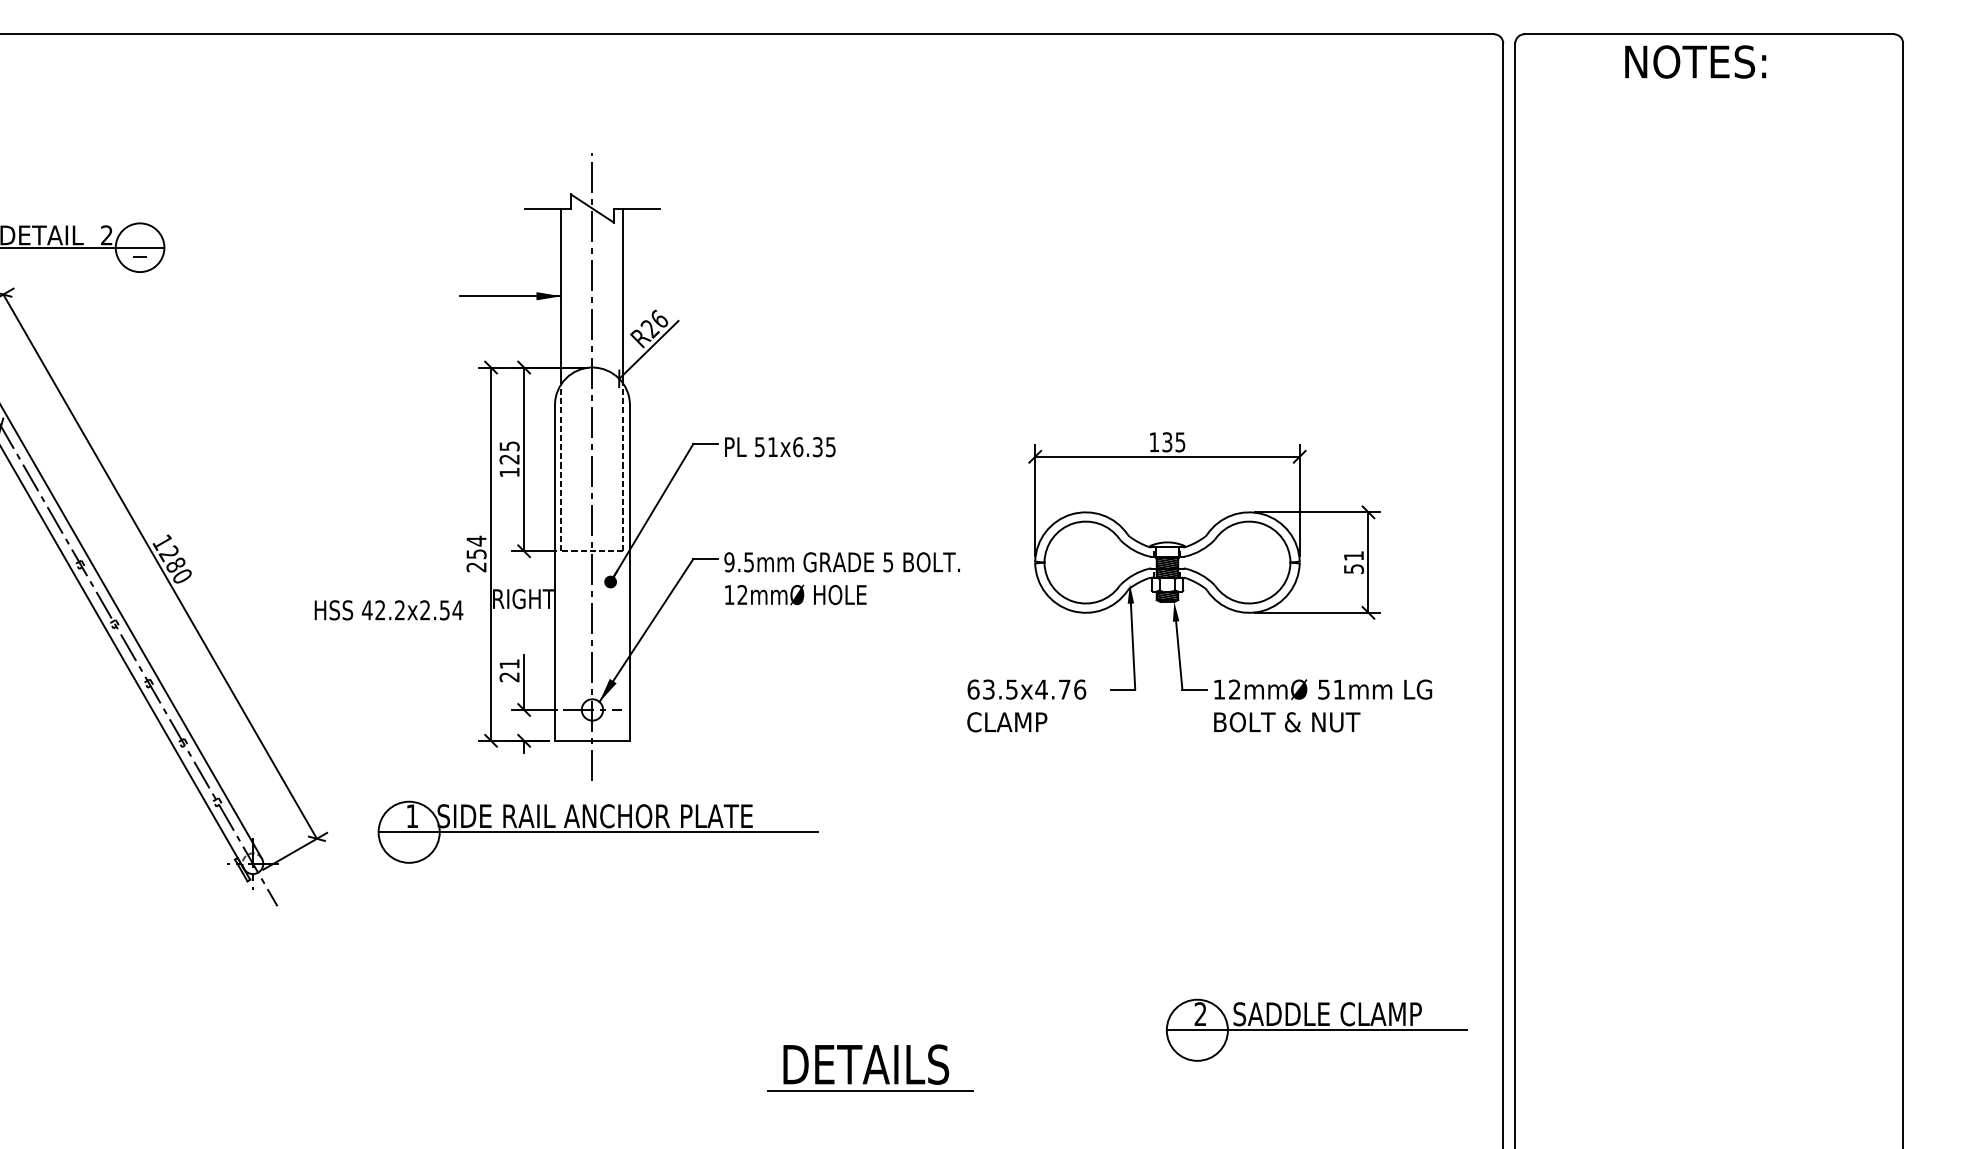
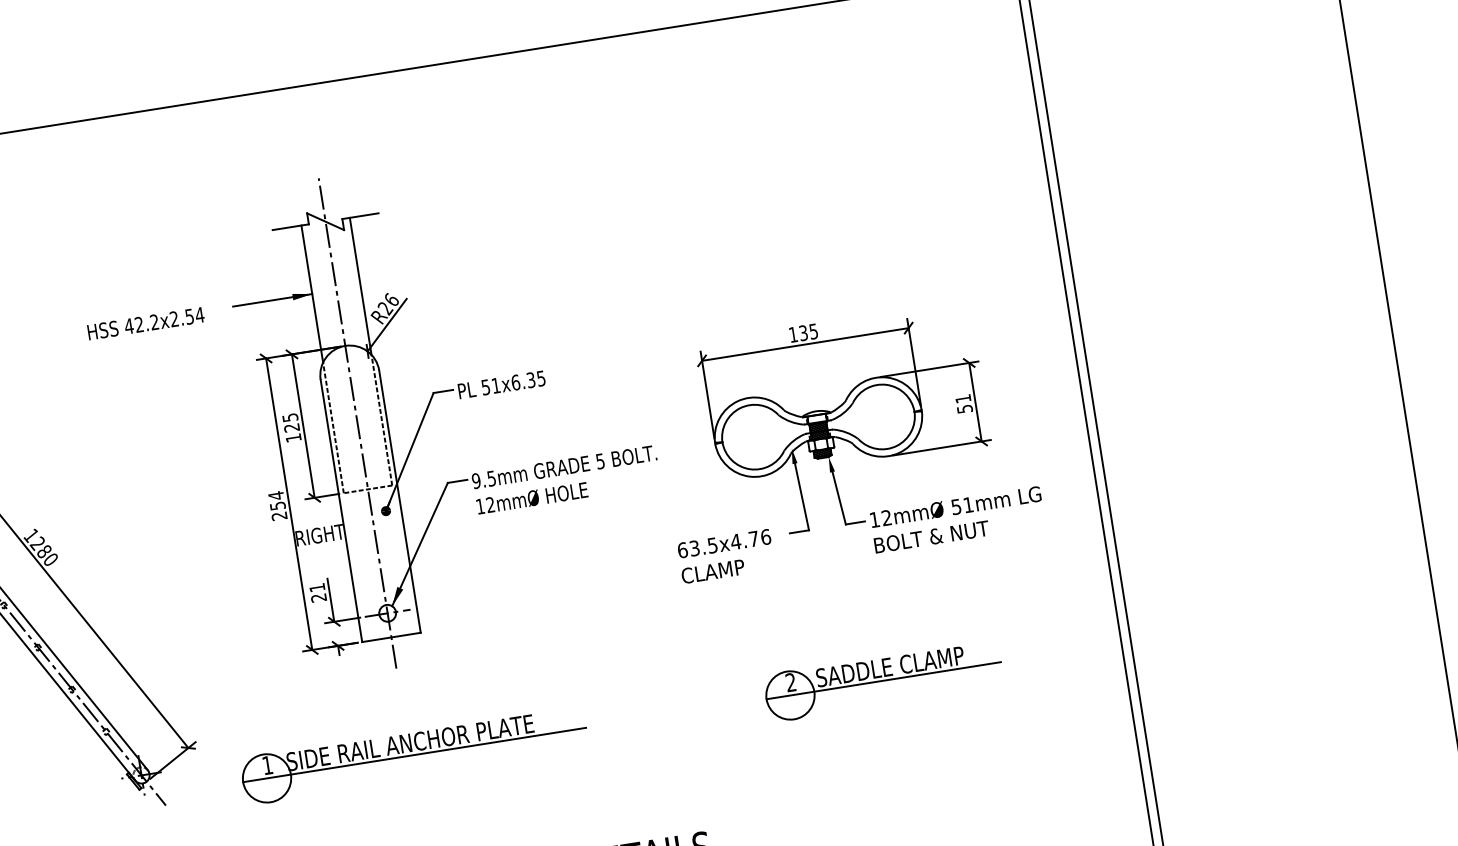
text: (388, 610) -> (145, 323), moved
part: (597, 831) -> (414, 754), moved
part: (1316, 1029) -> (883, 680), moved

